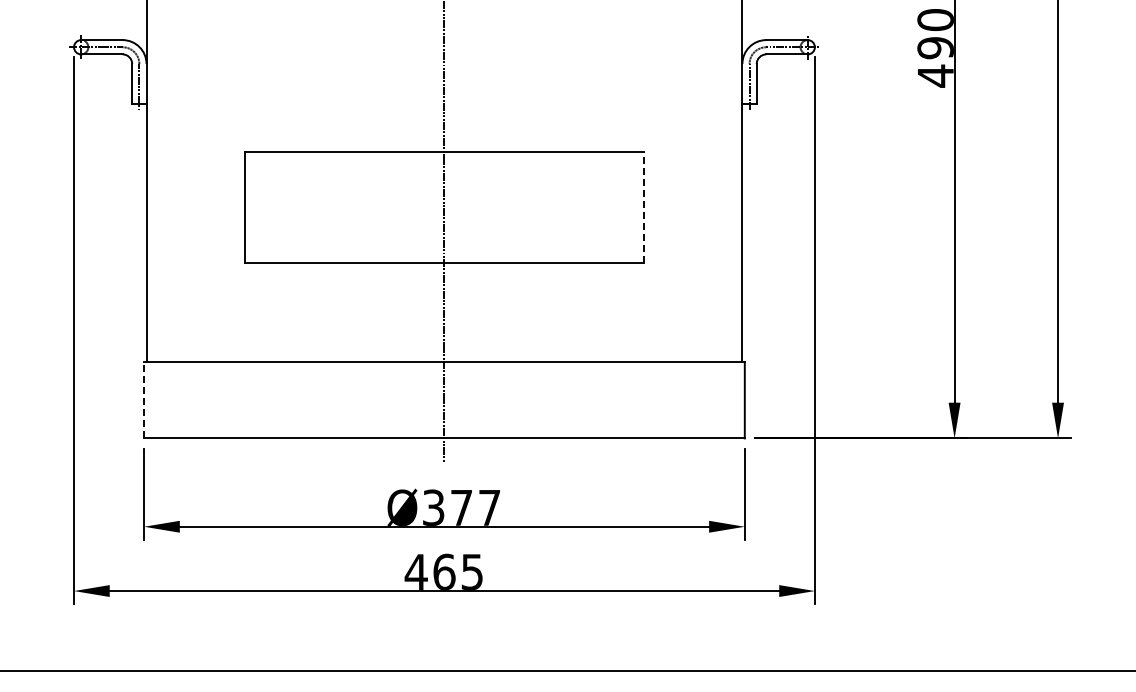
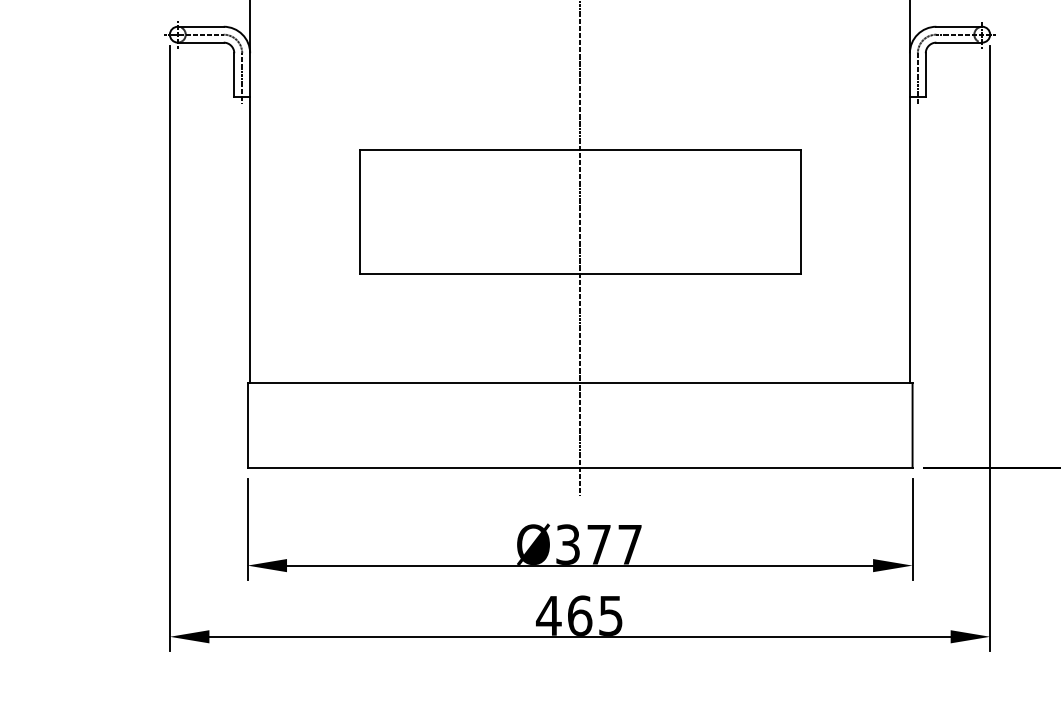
line: (643, 207) -> (800, 212), dashed -> solid
line: (144, 399) -> (247, 424), dashed -> solid

